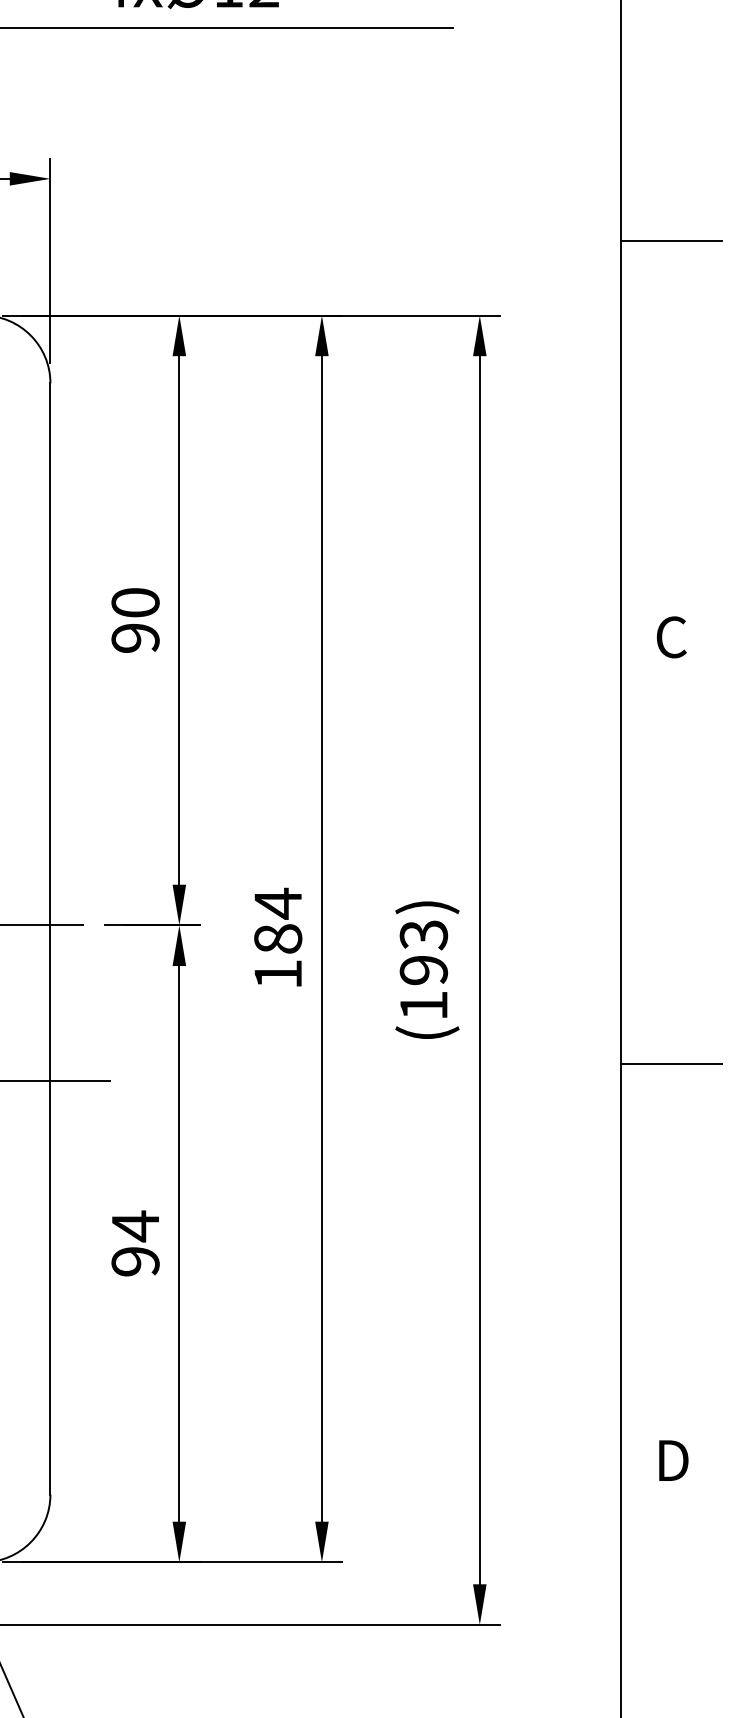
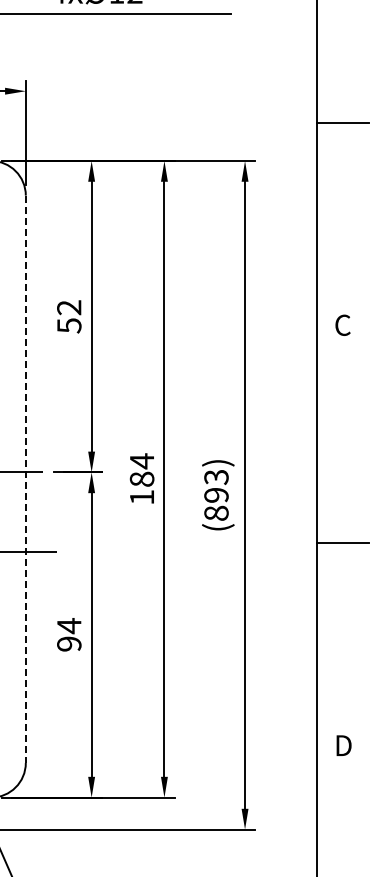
text: (135, 620) -> (69, 316), 90 -> 52
line: (49, 939) -> (25, 479), solid -> dashed
text: (423, 1003) -> (216, 512), (193) -> (893)

